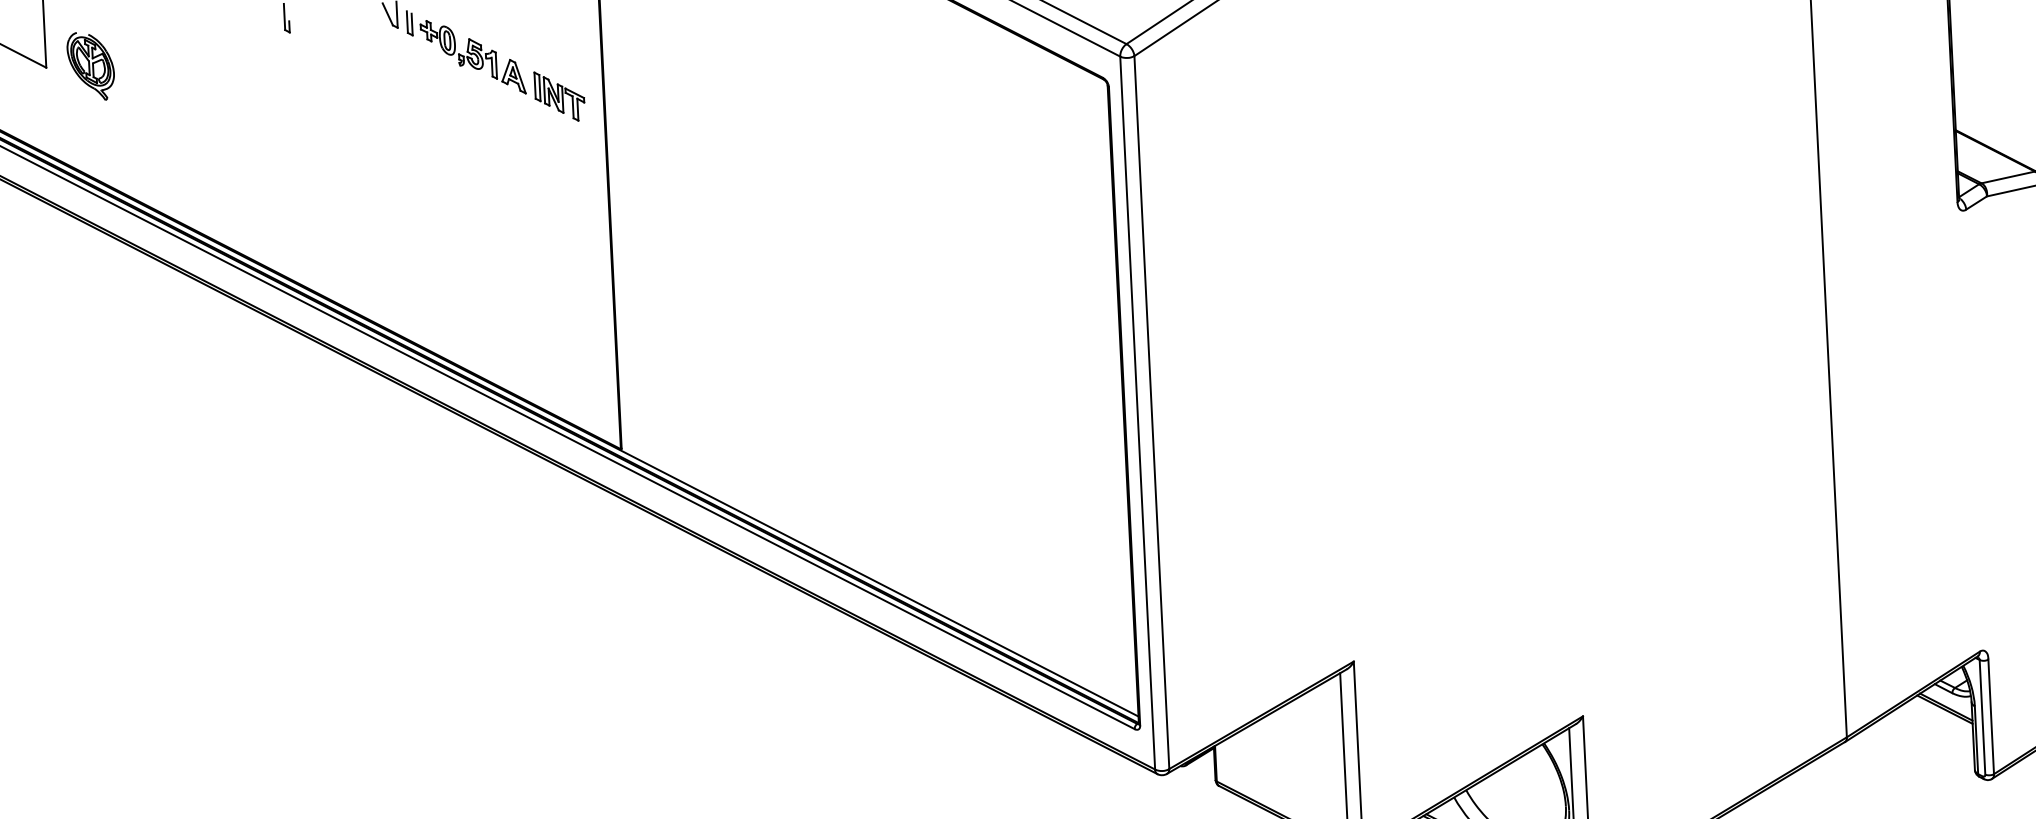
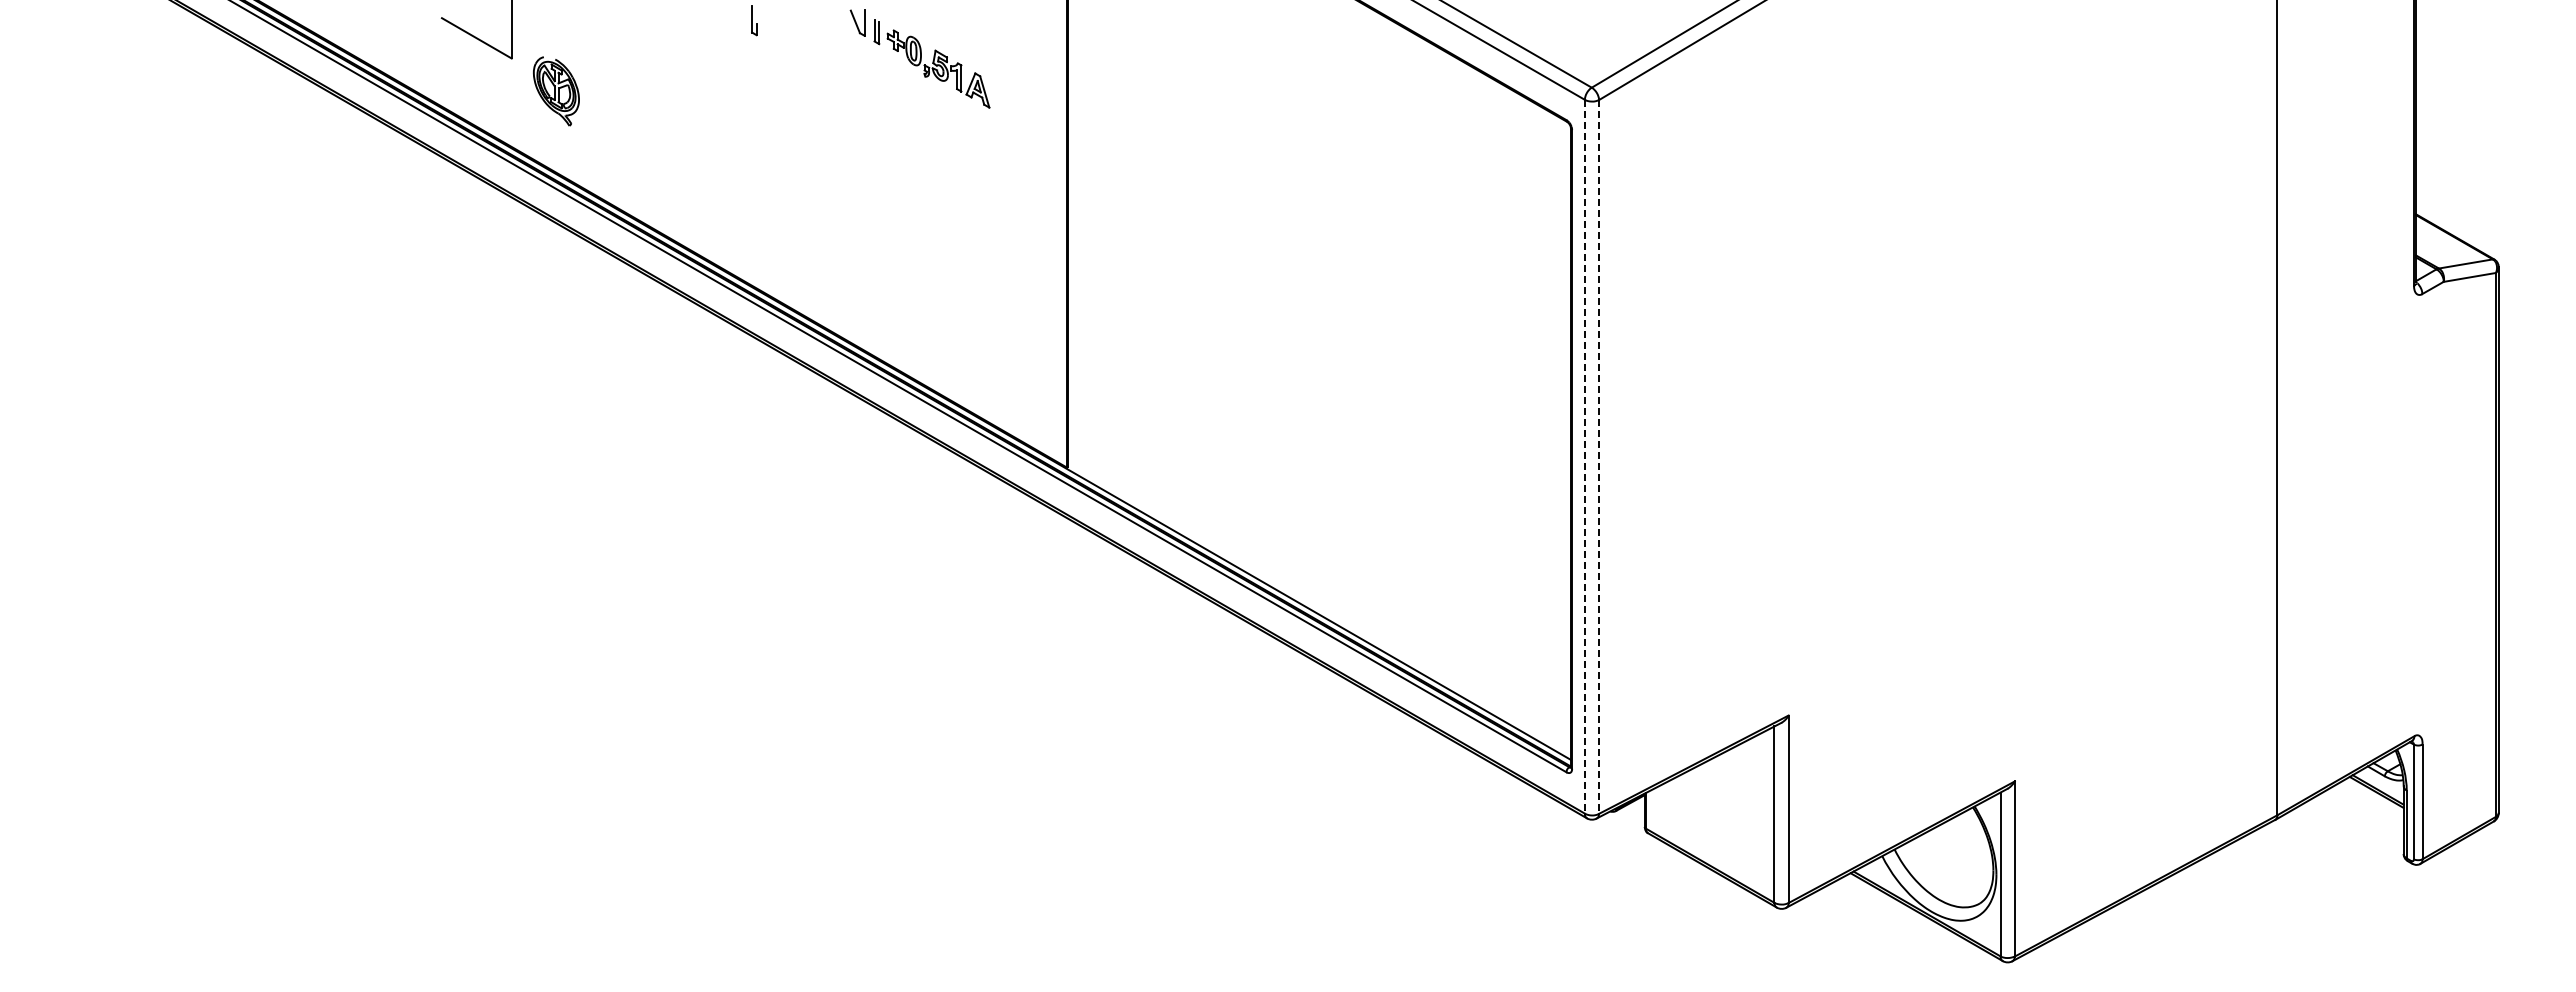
part: (91, 66) -> (556, 91), moved
part: (560, 96) -> (1023, 112), removed
line: (1137, 412) -> (1584, 456), solid -> dashed
line: (1152, 412) -> (1599, 456), solid -> dashed

